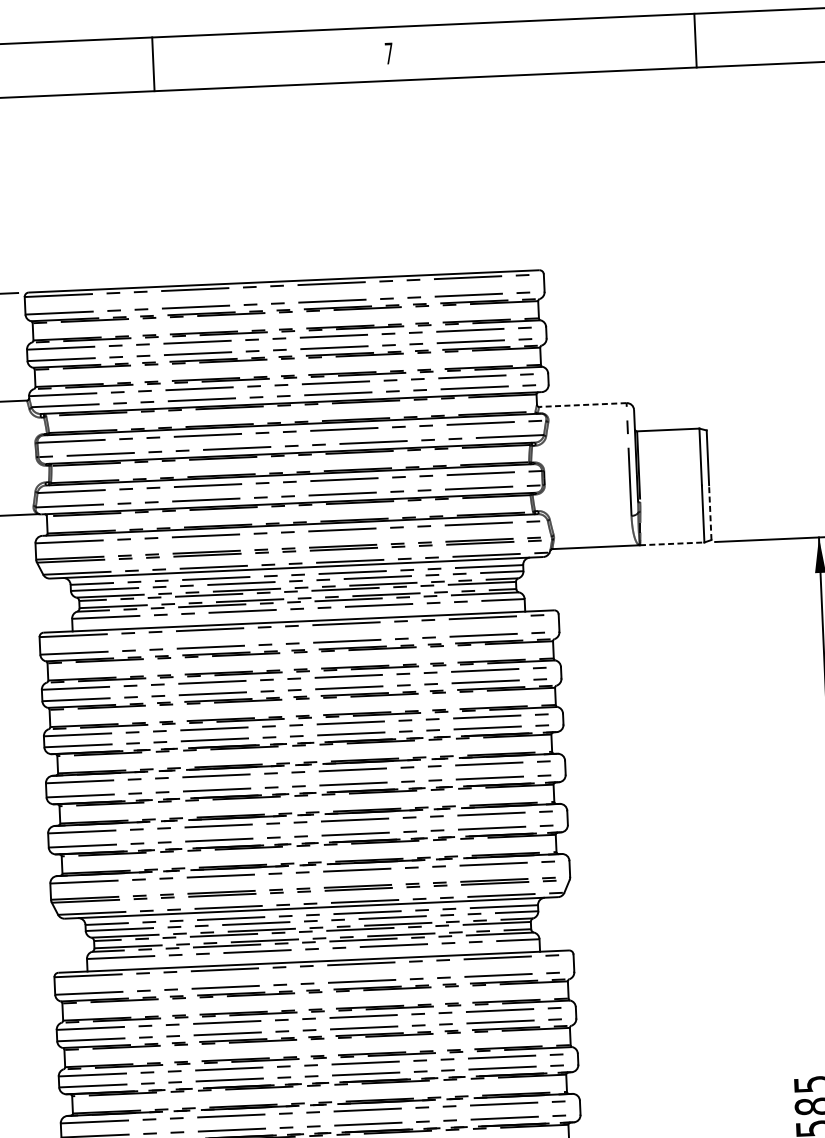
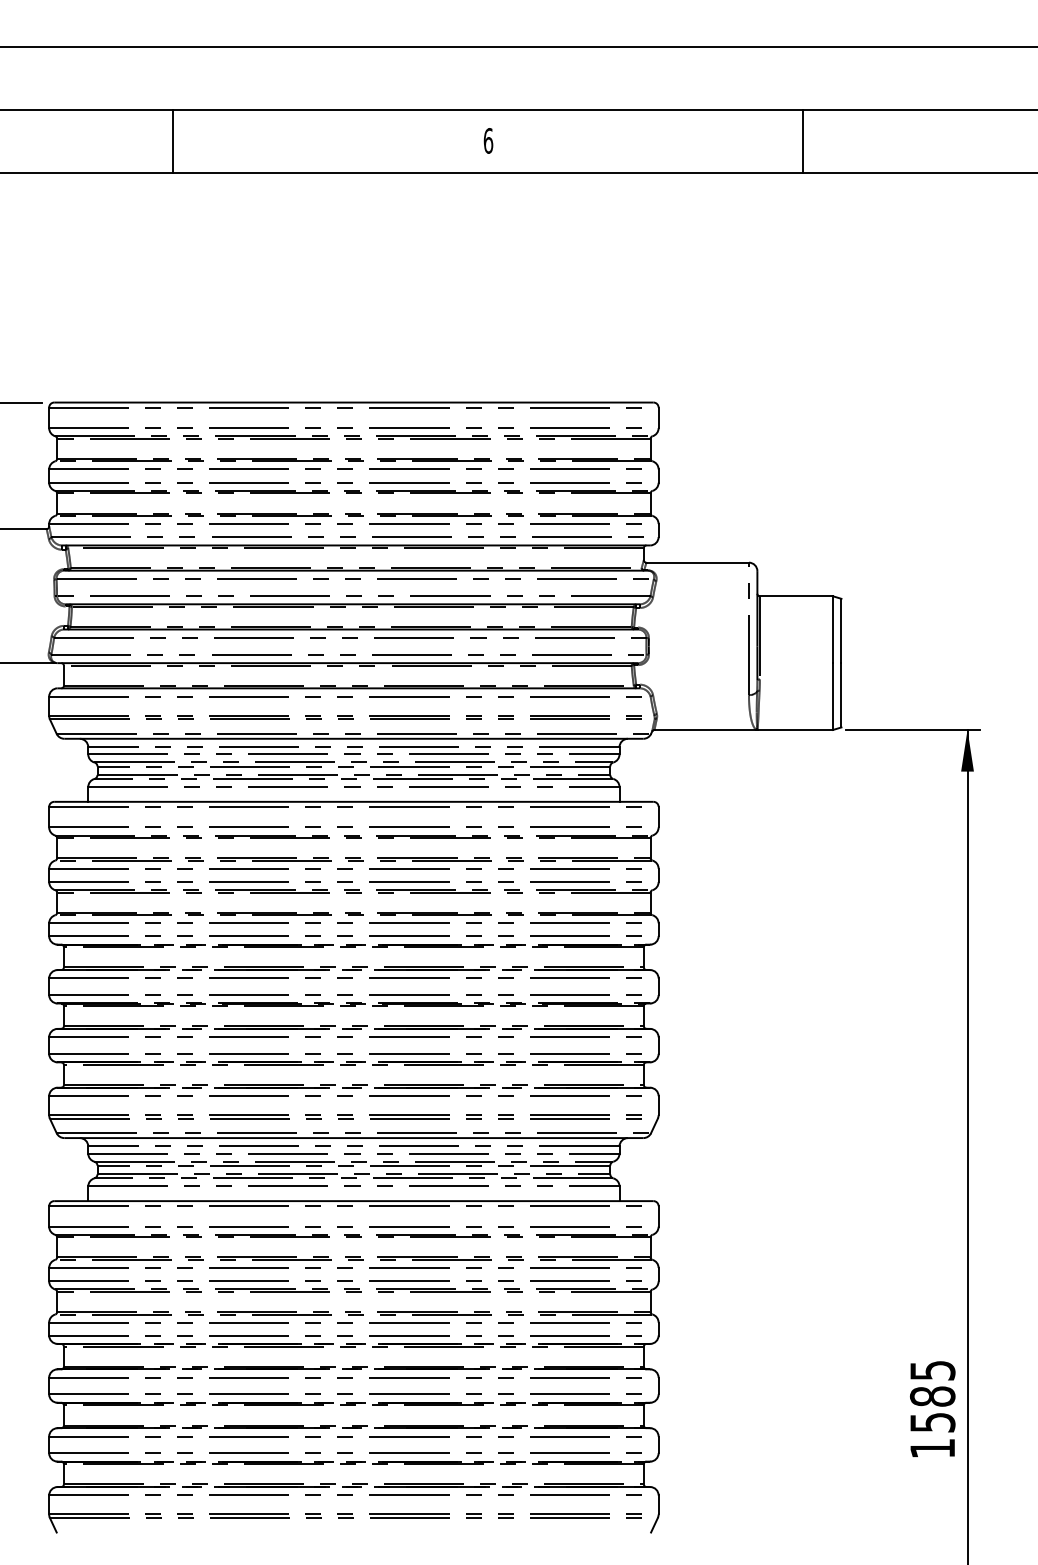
line: (695, 40) -> (803, 141), moved
text: (389, 53) -> (488, 140), 7 -> 6
line: (153, 64) -> (172, 141), moved
line: (582, 404) -> (697, 562), dashed -> solid
line: (710, 511) -> (841, 694), dashed -> solid
line: (672, 543) -> (795, 729), dashed -> solid

